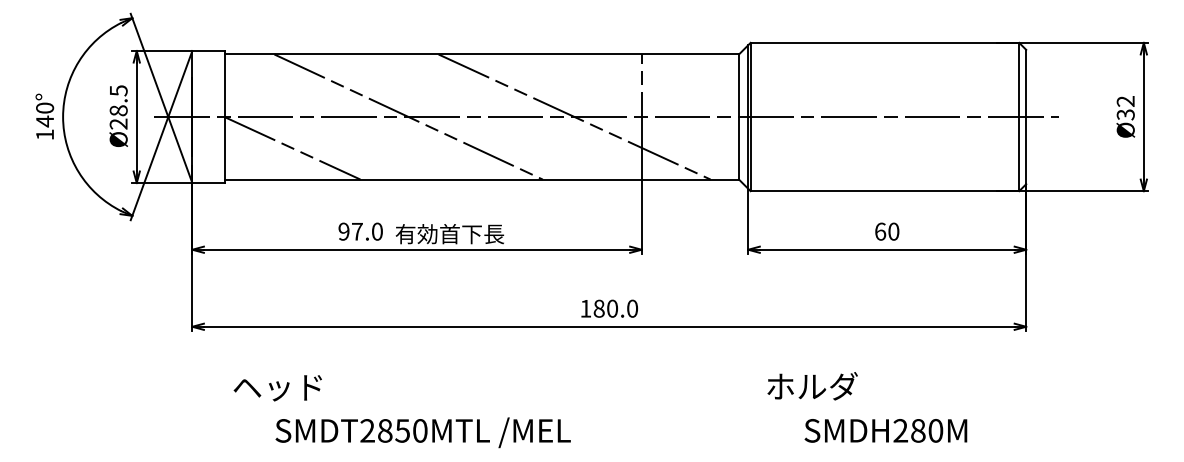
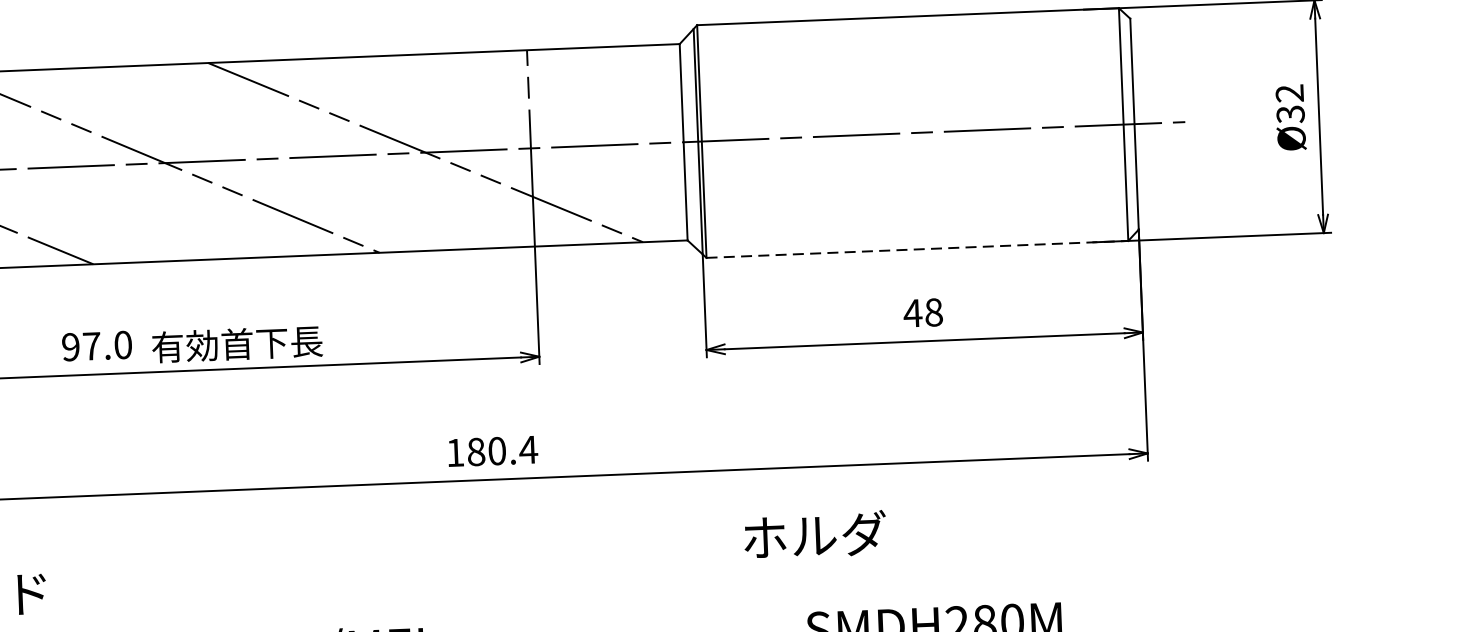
line: (885, 191) -> (918, 249), solid -> dashed
text: (886, 231) -> (922, 312), 60 -> 48
text: (632, 308) -> (528, 449), 180.0 -> 180.4
text: (812, 386) -> (815, 535), moved

